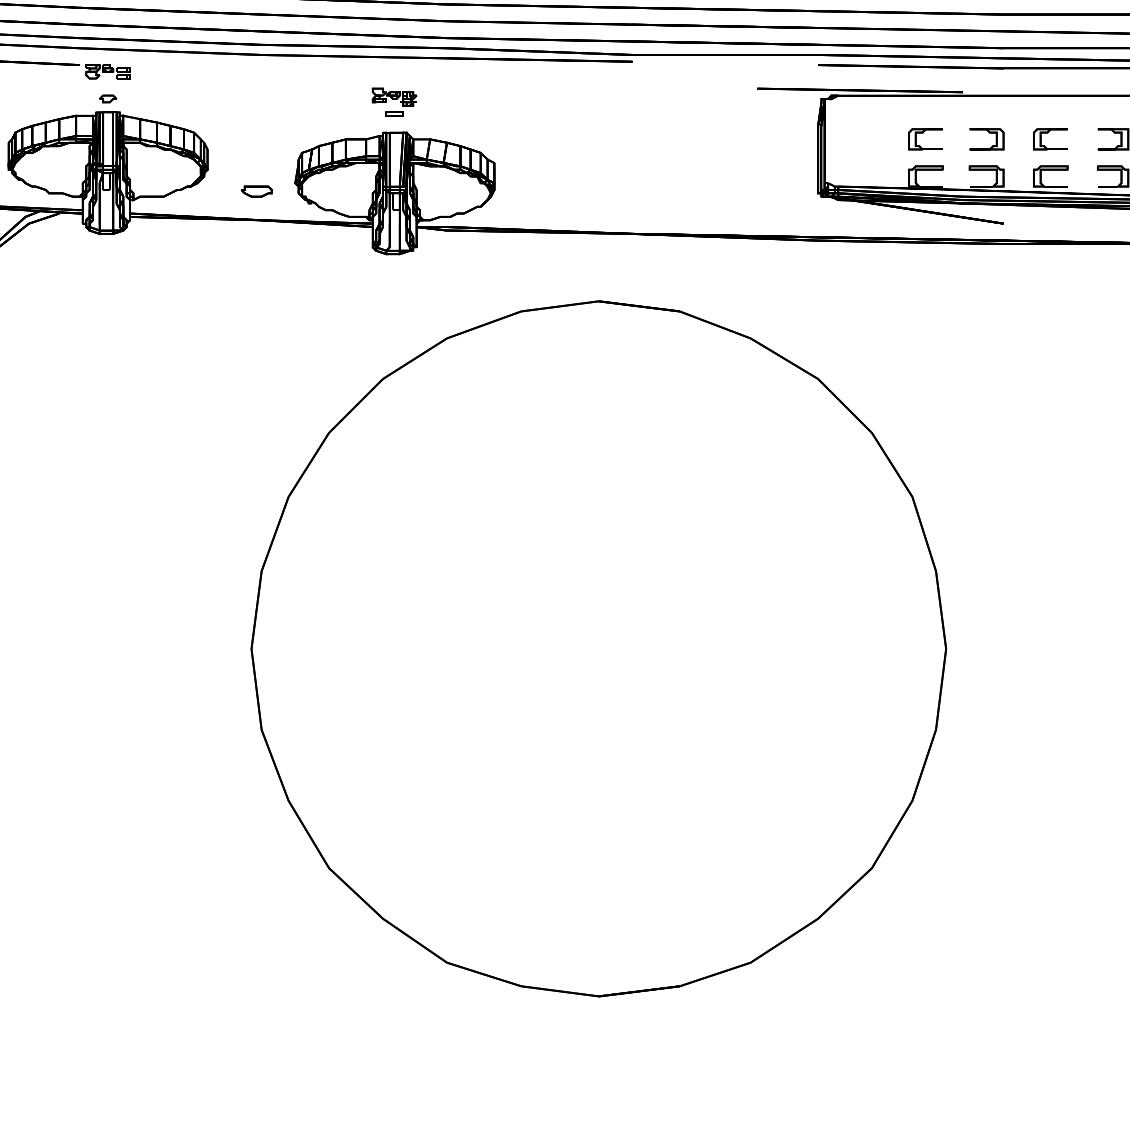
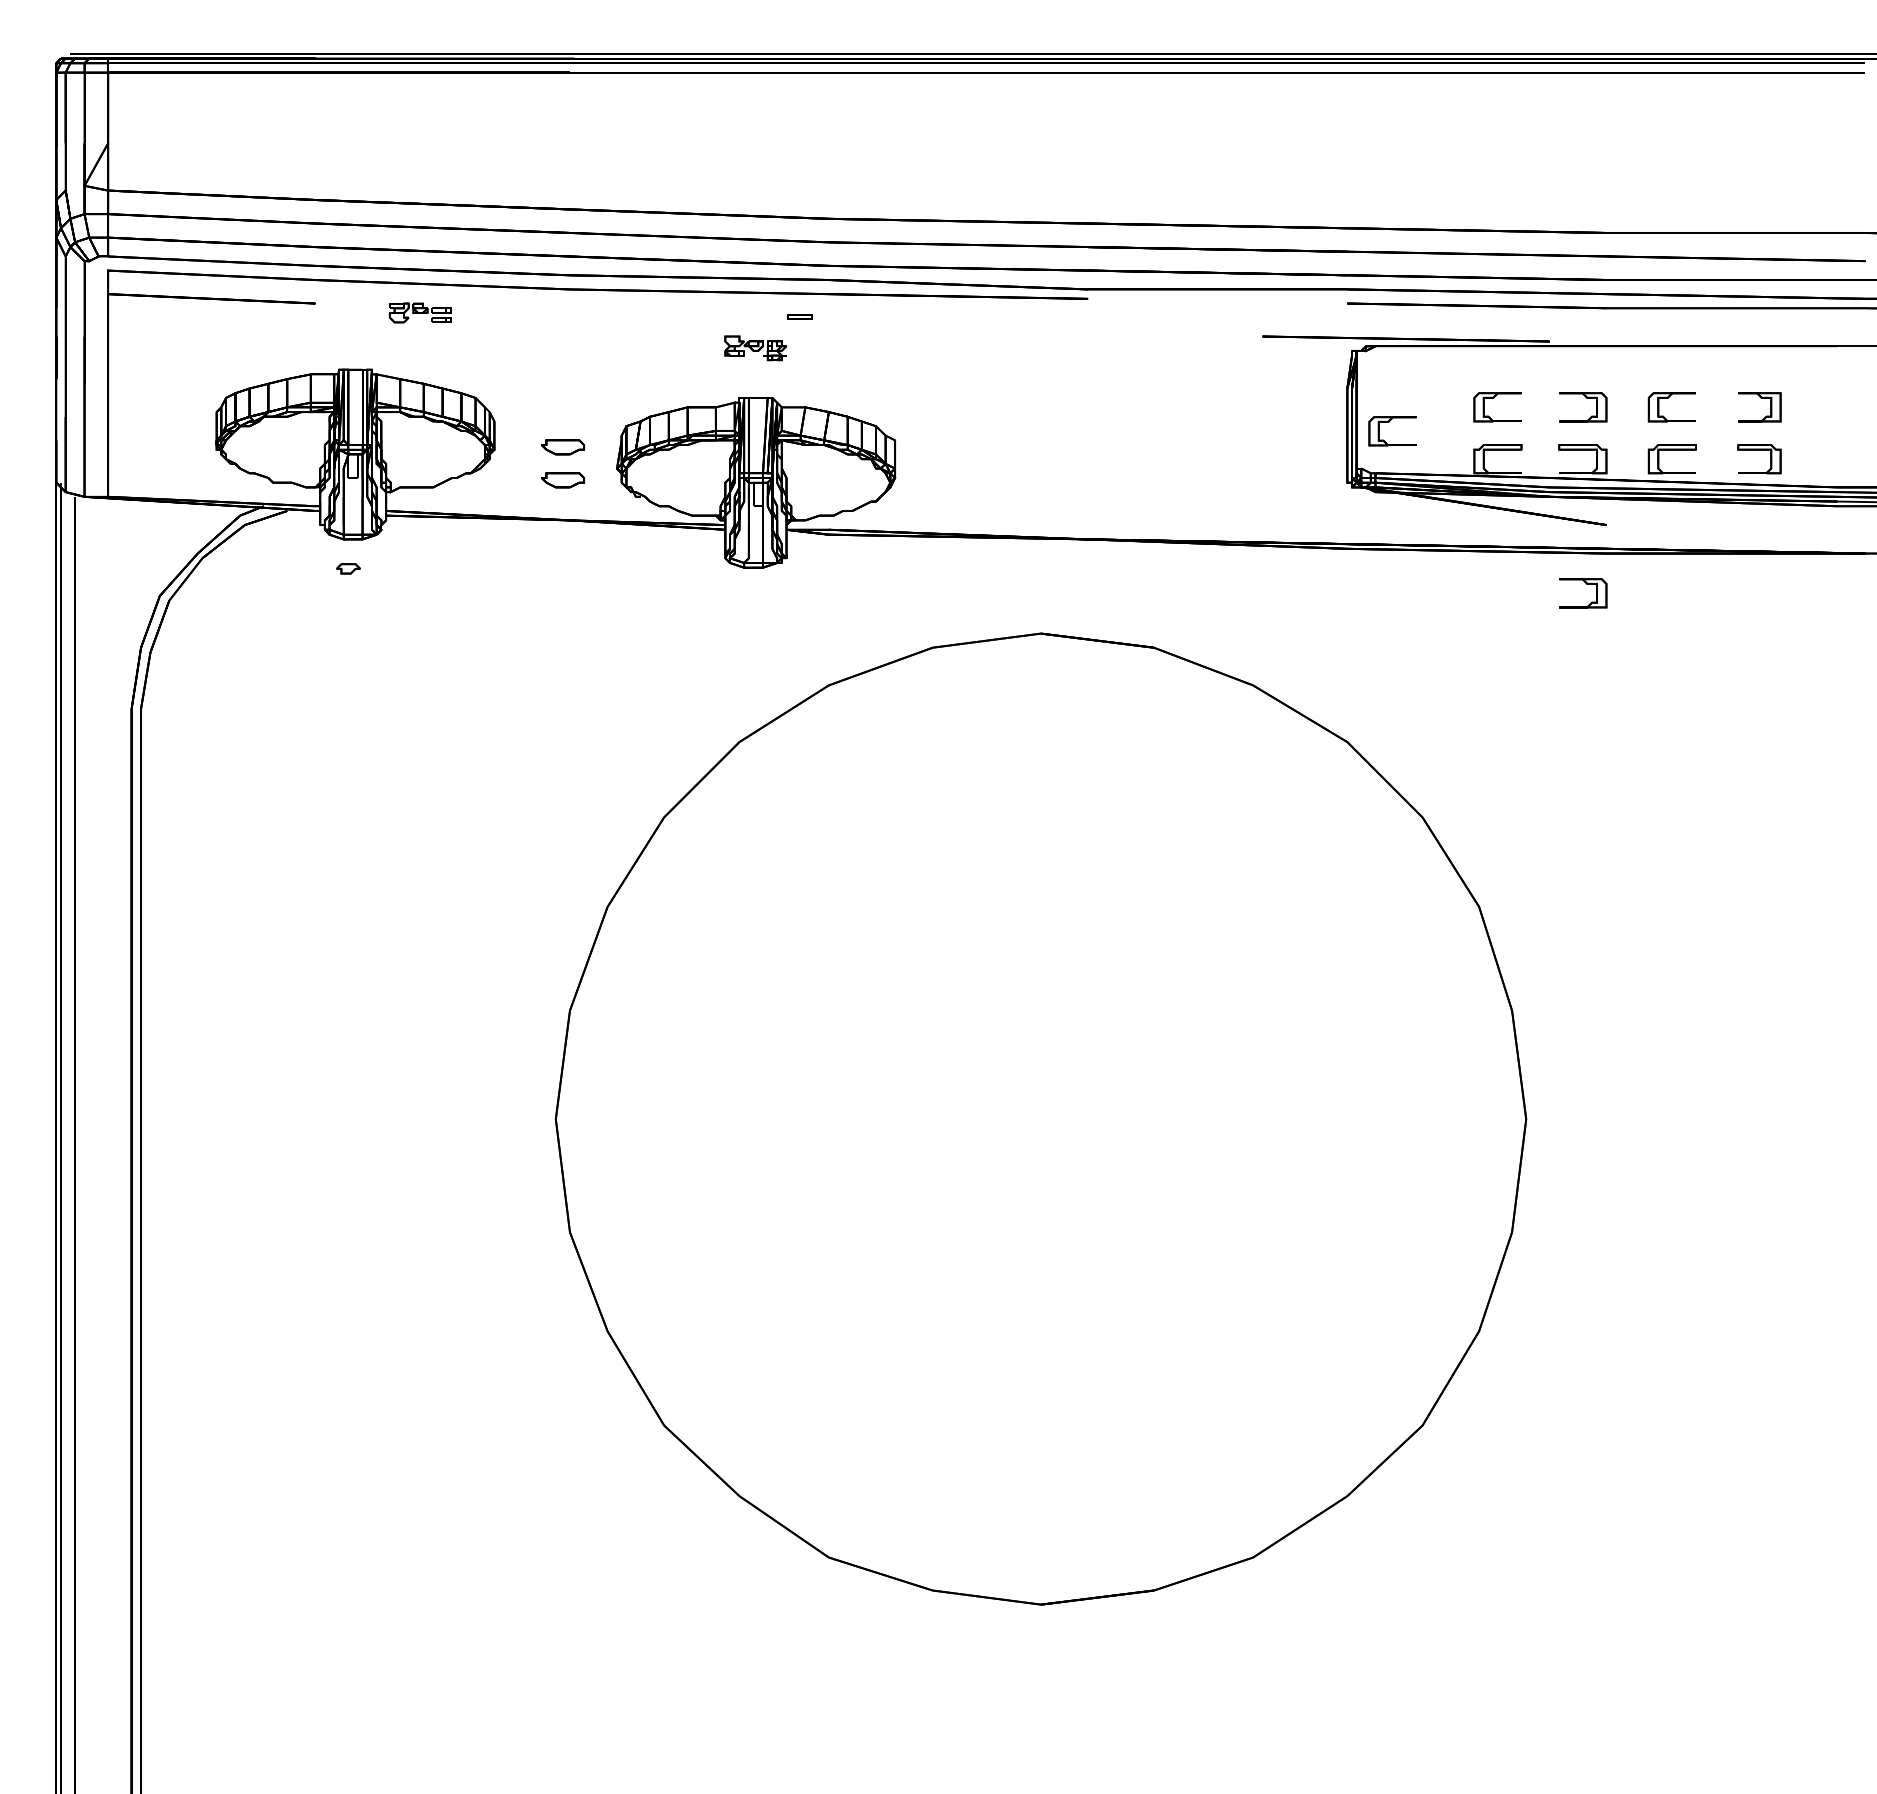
part: (108, 71) -> (420, 312), moved
part: (108, 98) -> (348, 568), moved
part: (394, 113) -> (799, 316), moved
part: (848, 150) -> (1389, 422), added
part: (256, 168) -> (562, 447), added
part: (989, 266) -> (1586, 584), added

